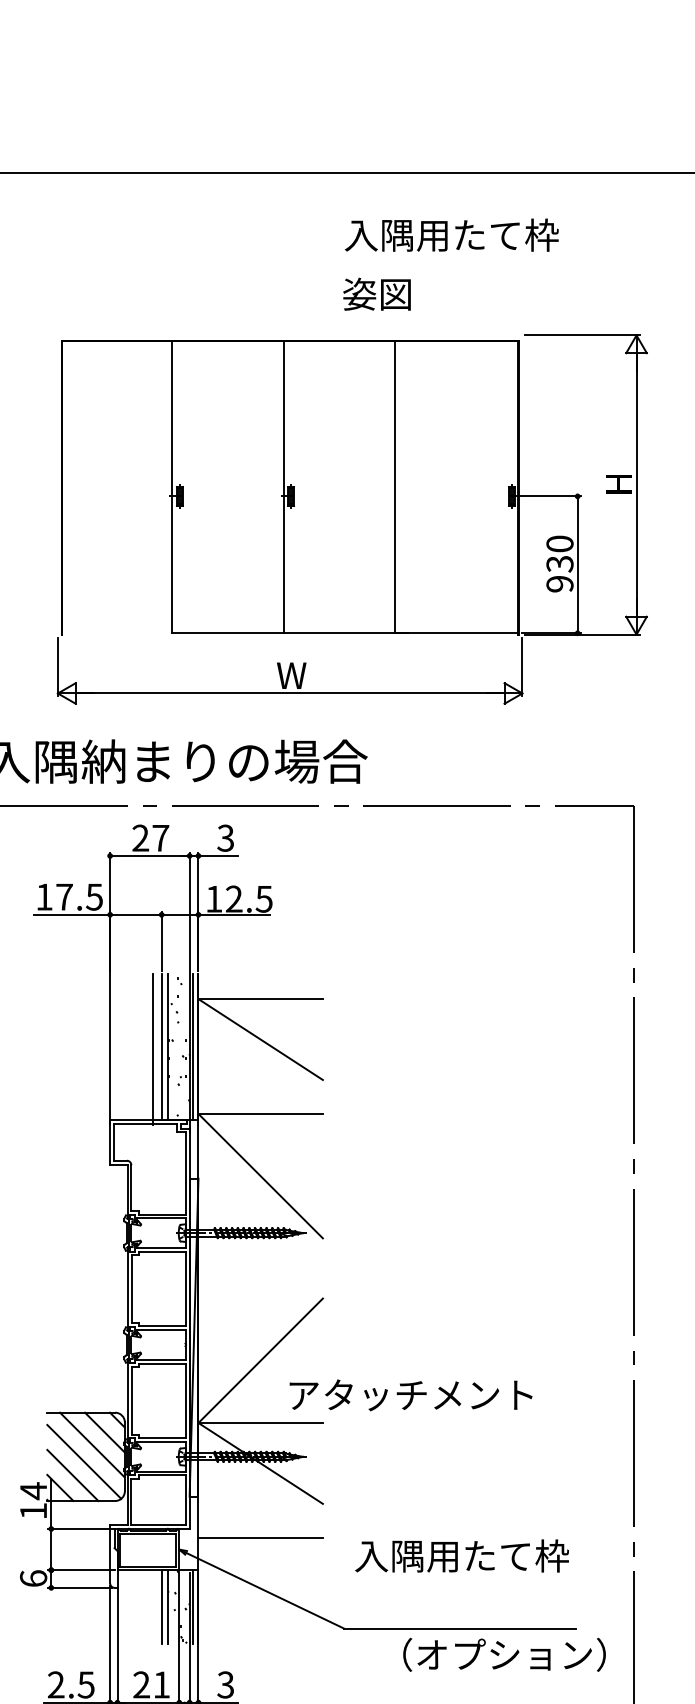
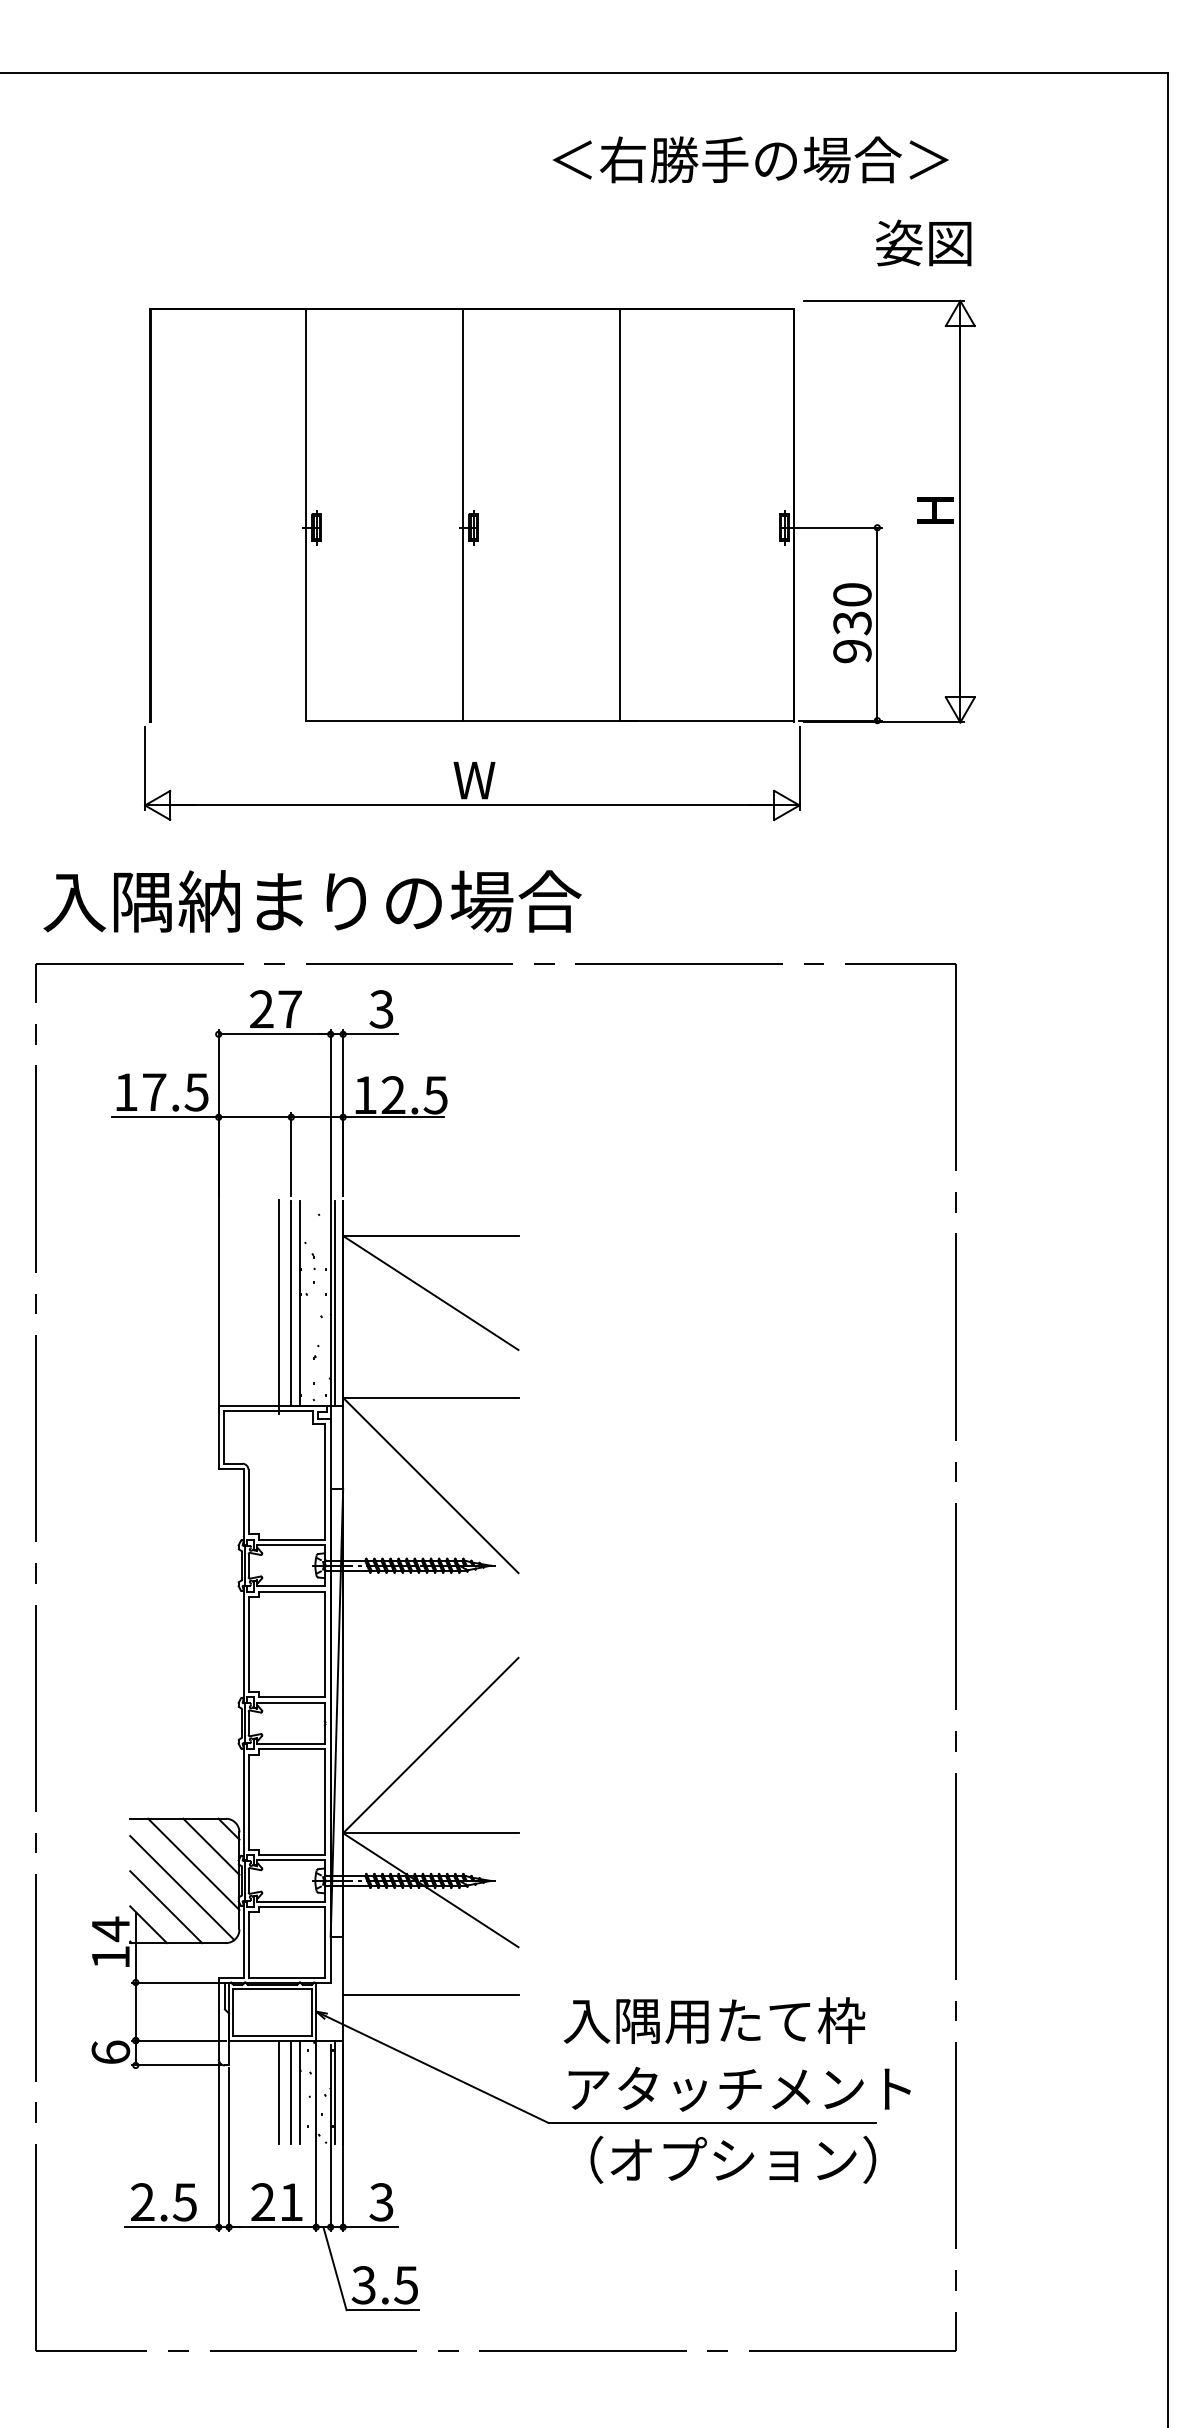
text: (486, 234) -> (748, 159), 入隅用たて枠 -> ＜右勝手の場合＞
text: (376, 293) -> (923, 242), moved
text: (410, 1394) -> (739, 2088), moved
line: (152, 1607) -> (278, 2092), added
text: (504, 1654) -> (733, 2159), moved

